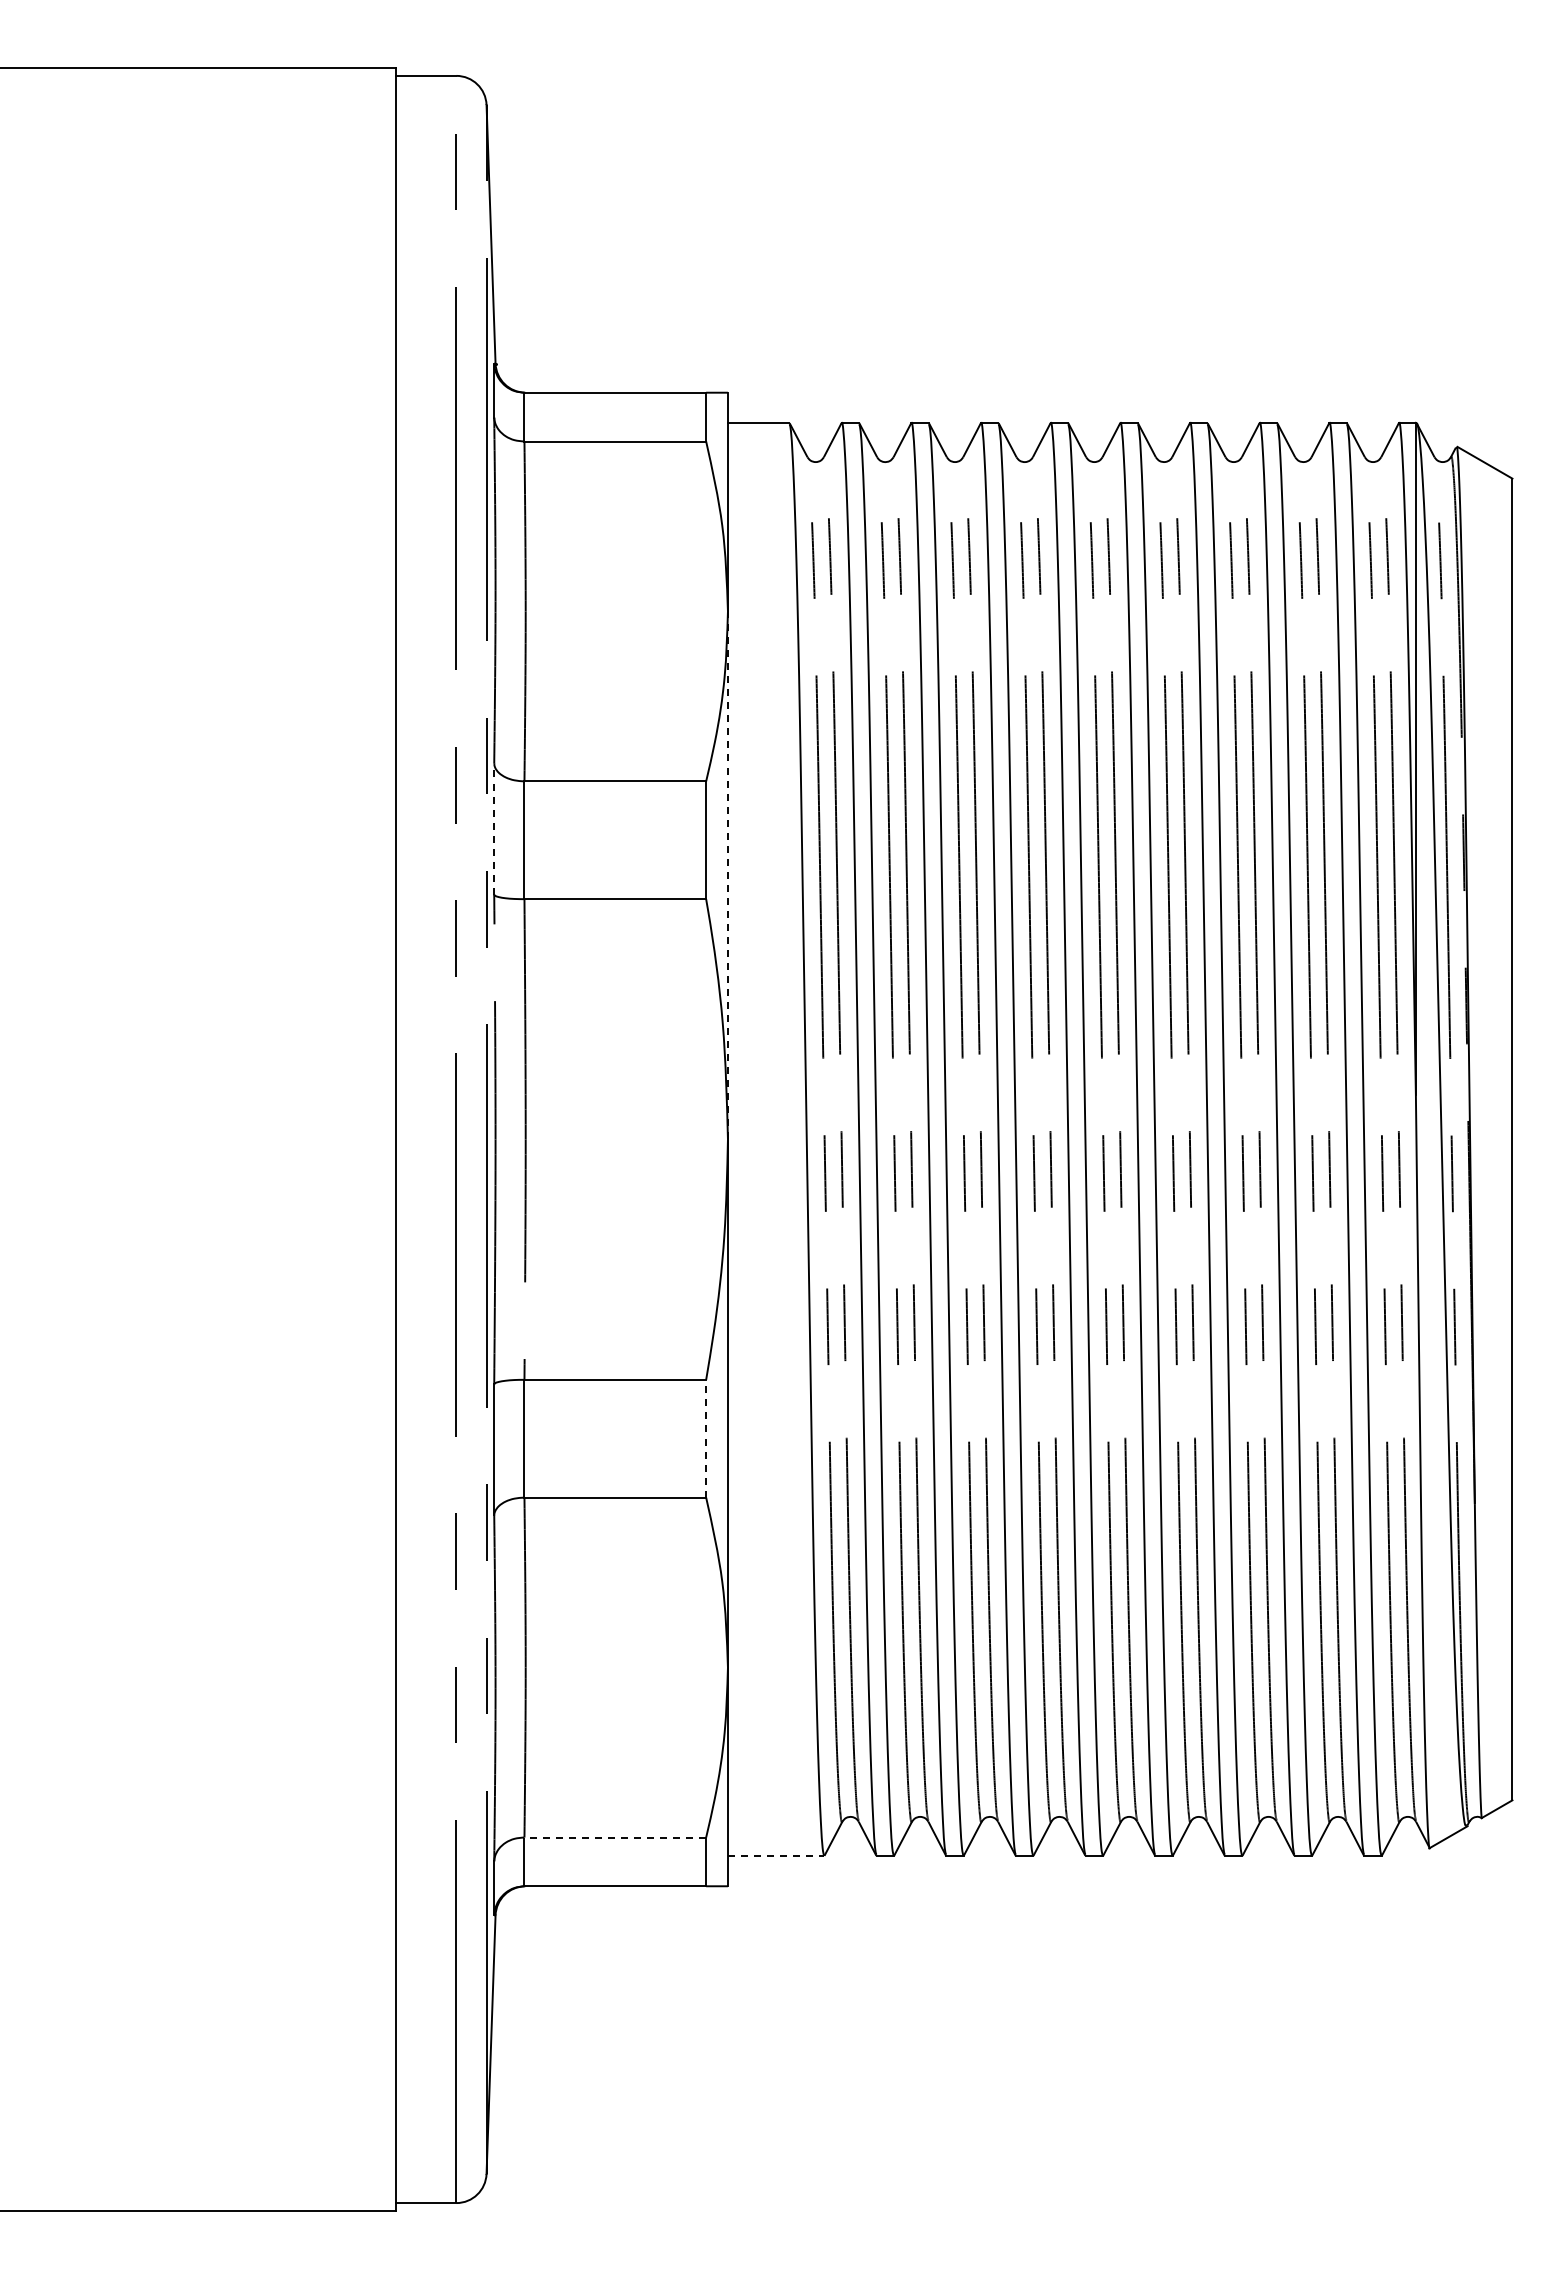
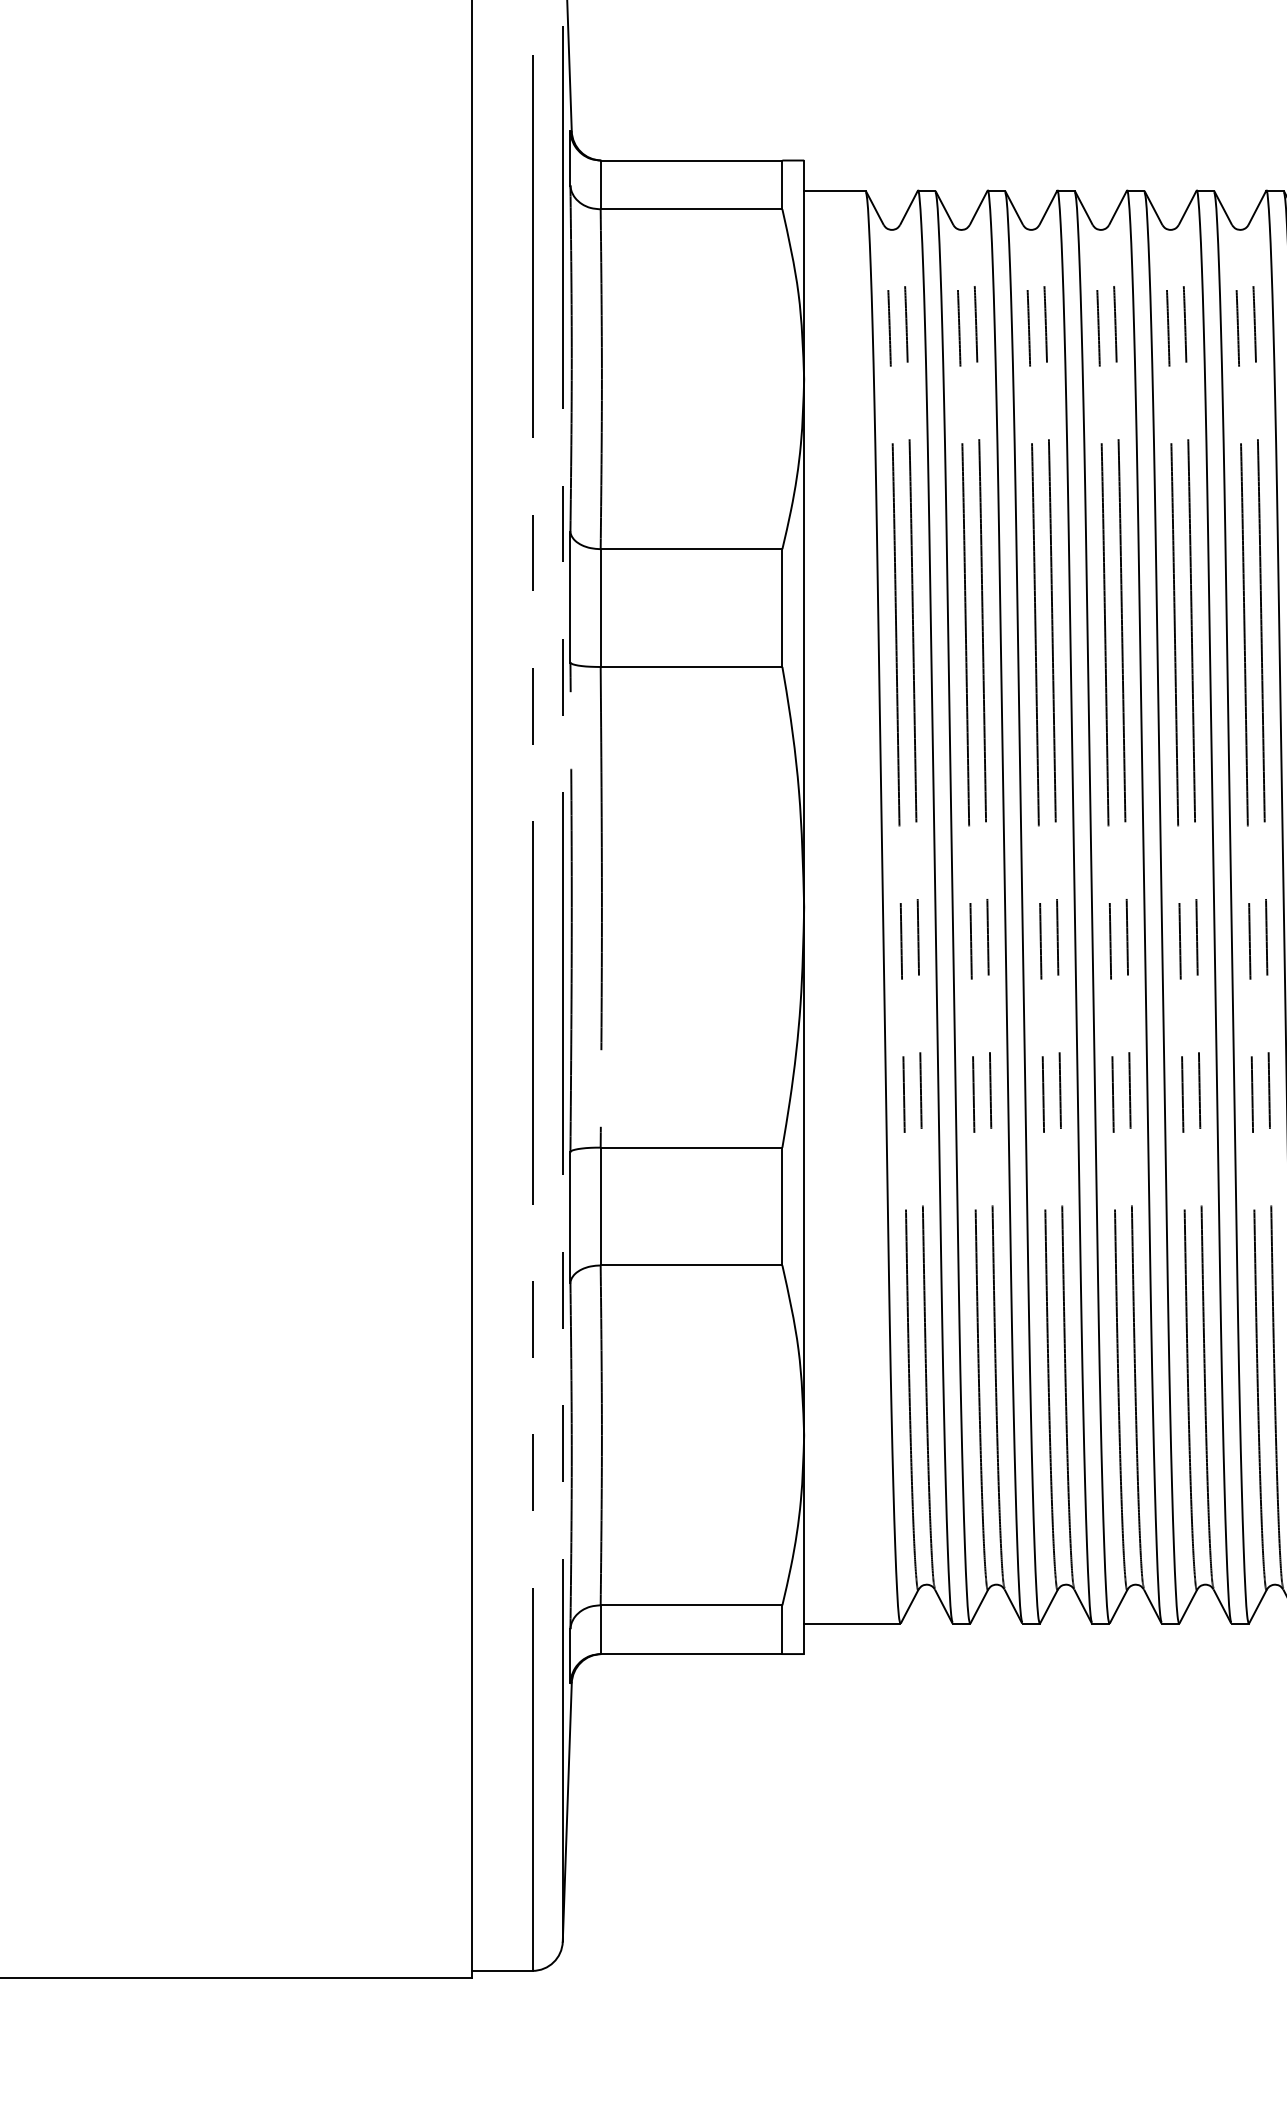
line: (494, 828) -> (570, 596), dashed -> solid
line: (727, 874) -> (803, 642), dashed -> solid
line: (706, 1438) -> (782, 1206), dashed -> solid
line: (615, 1837) -> (691, 1605), dashed -> solid
line: (776, 1856) -> (852, 1624), dashed -> solid

